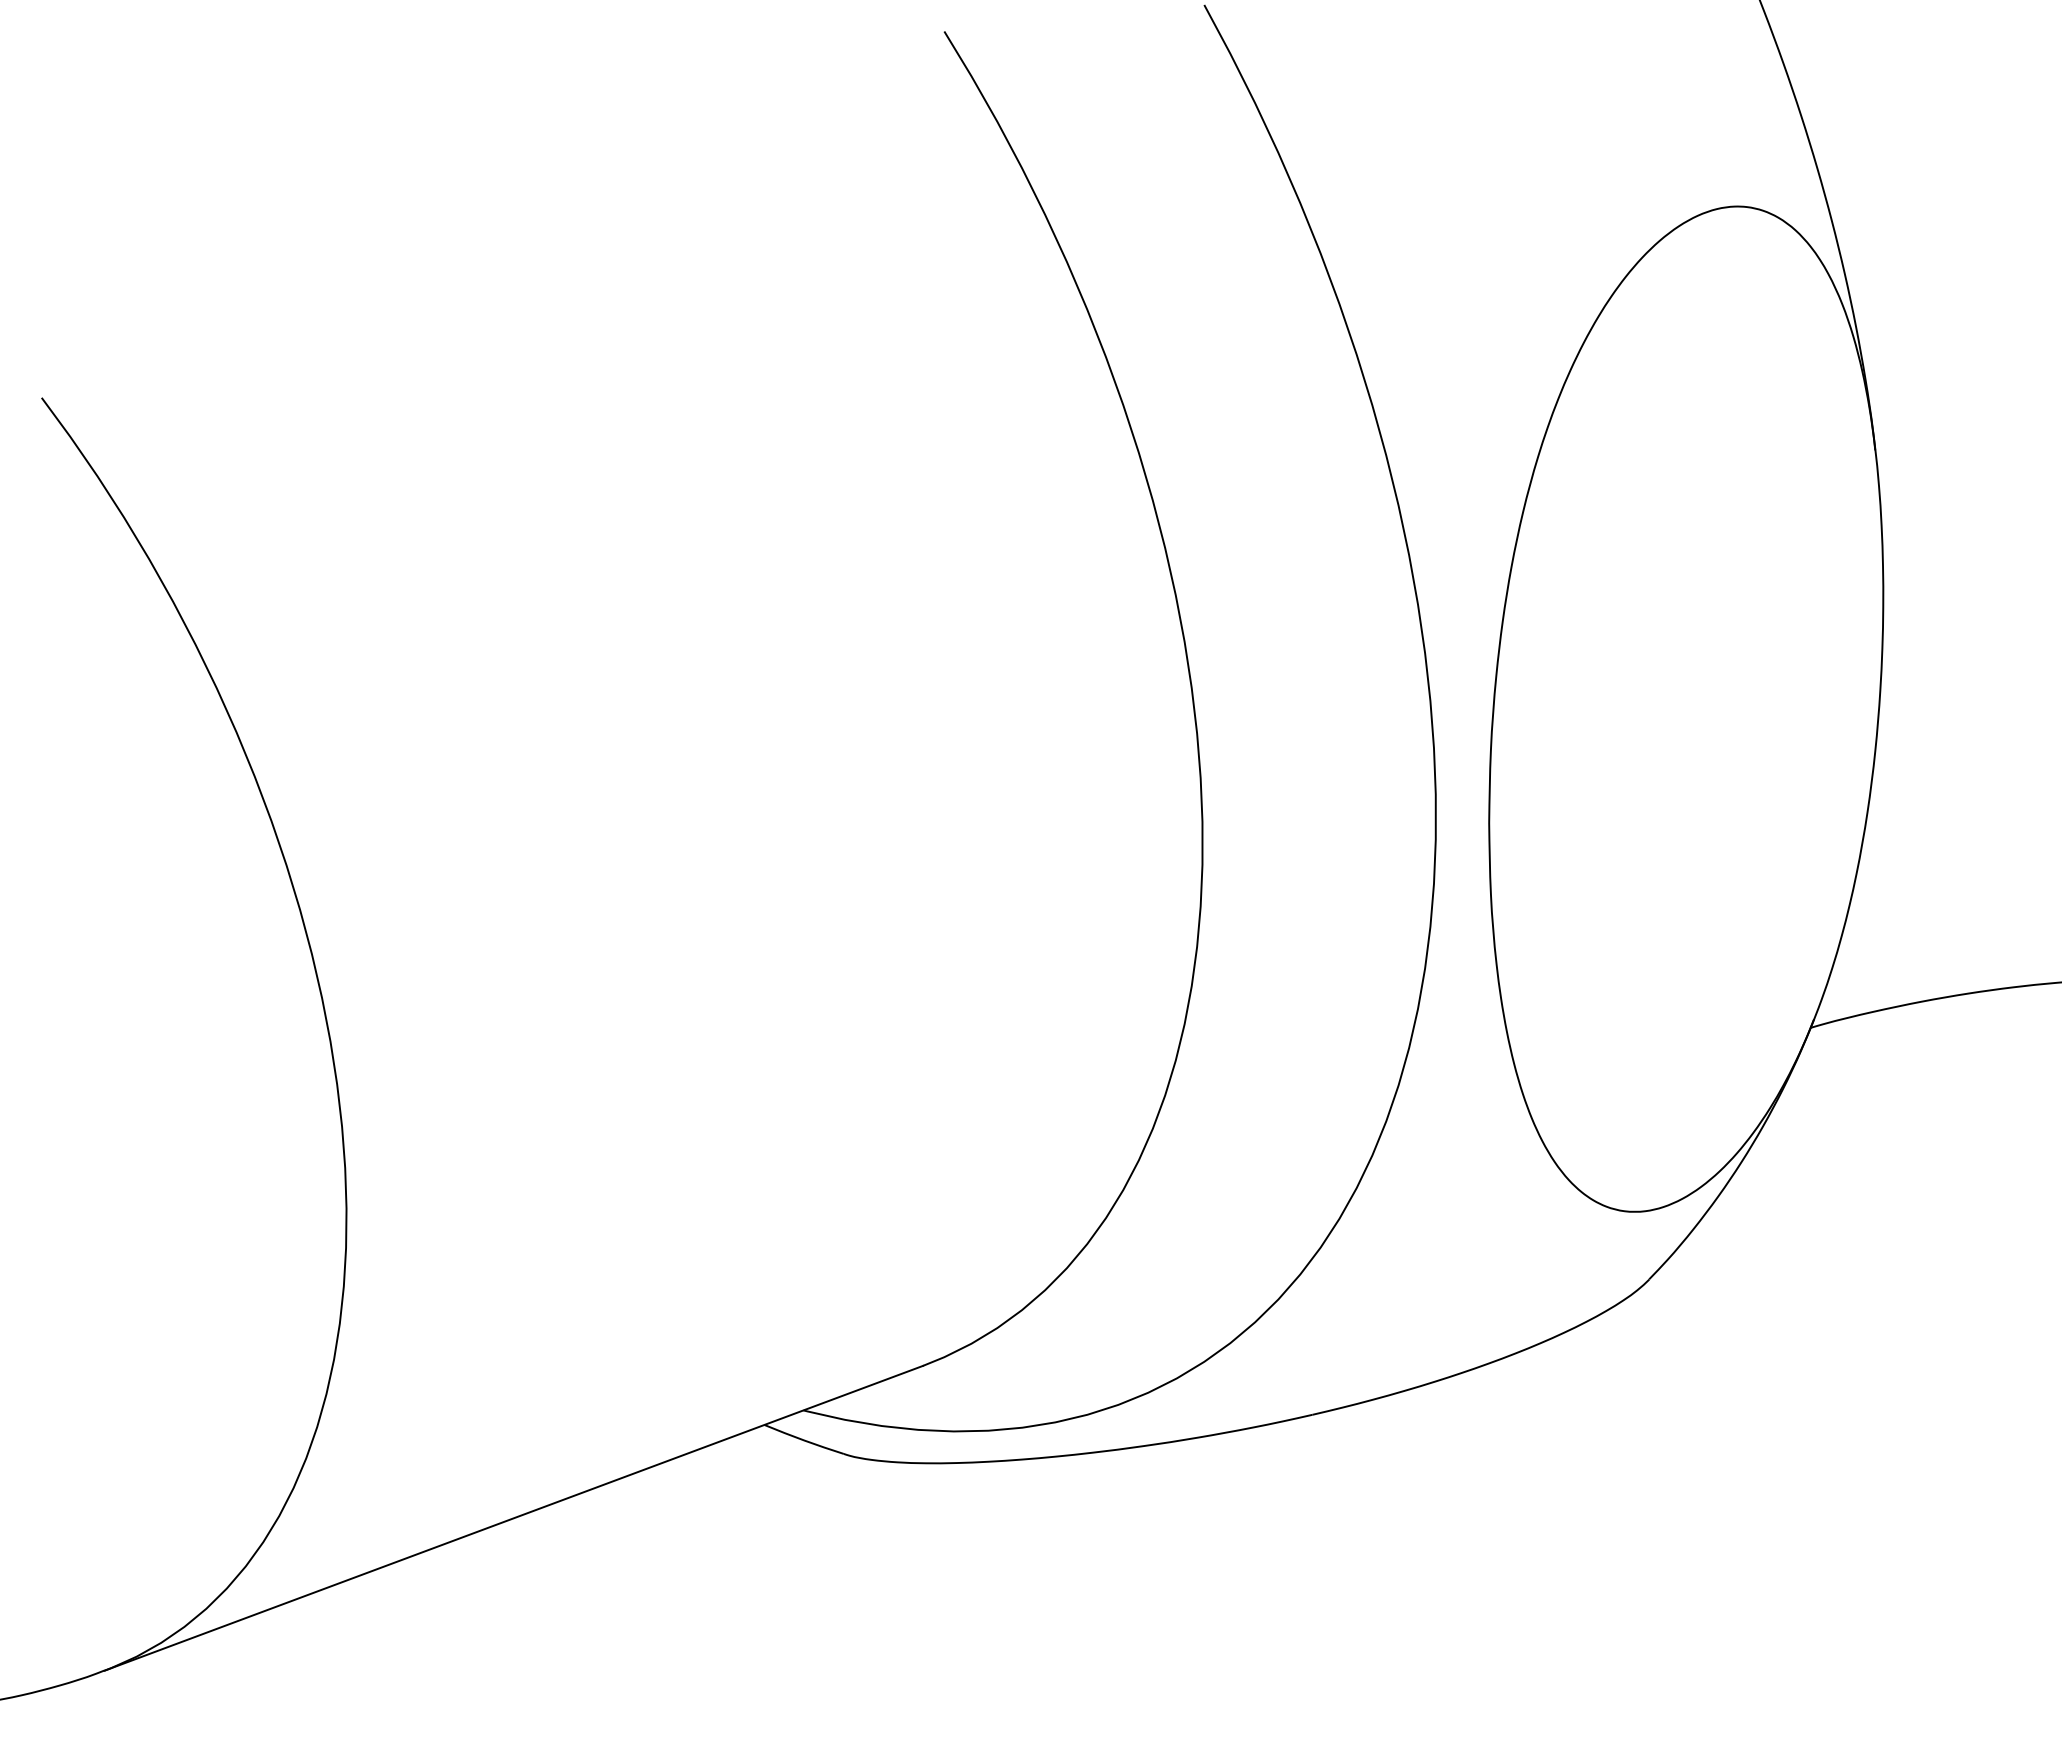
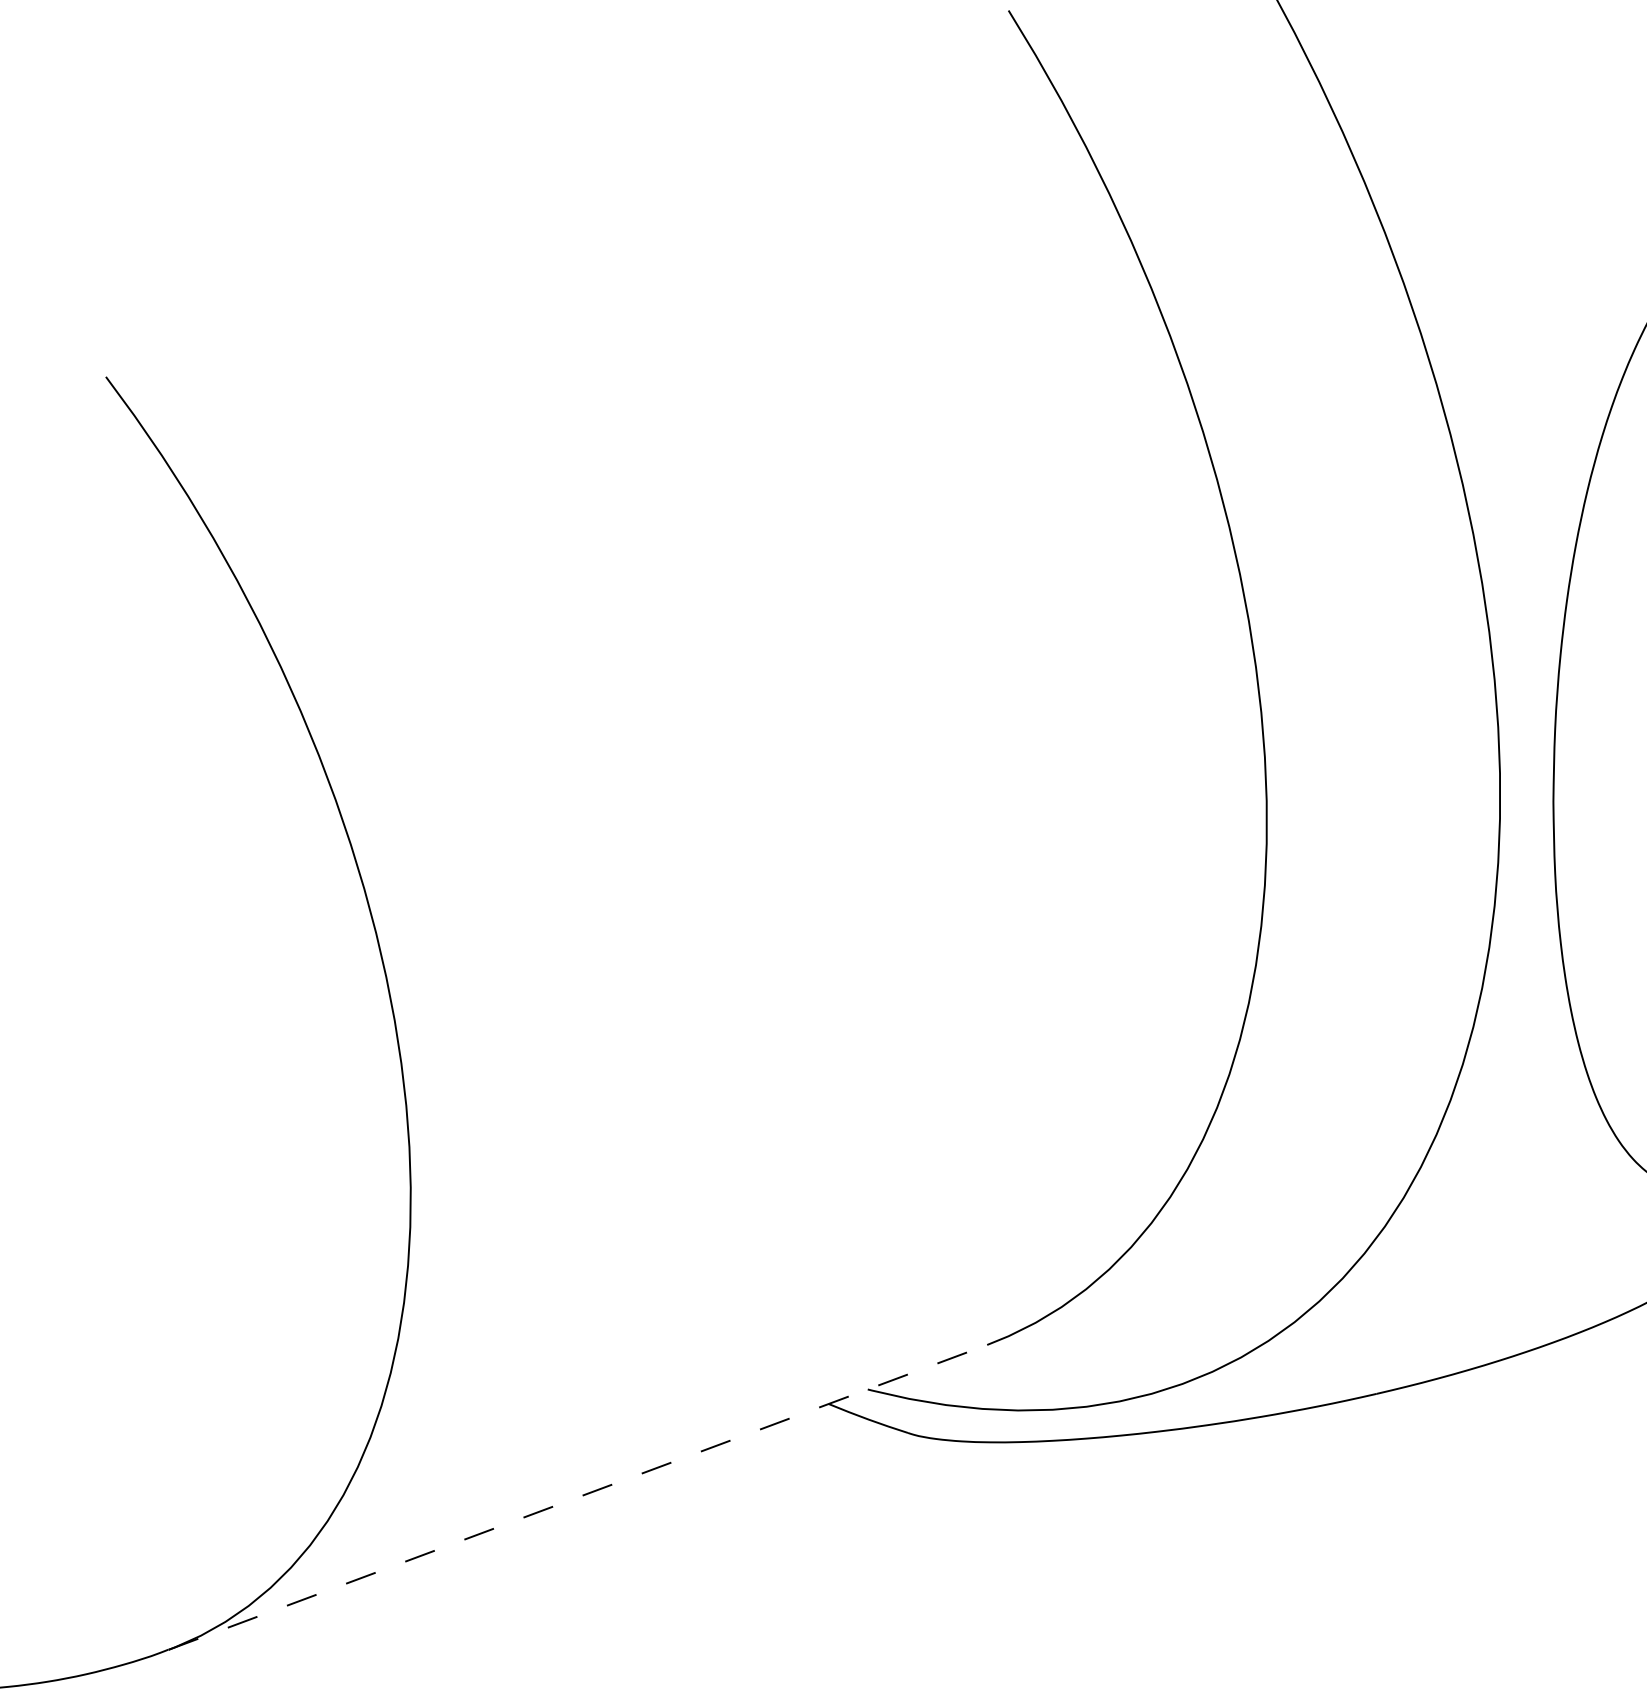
line: (513, 1518) -> (577, 1497), solid -> dashed

